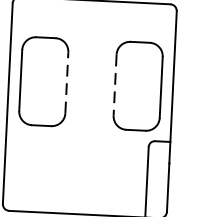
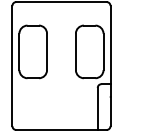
line: (67, 82) -> (47, 51), dashed -> solid
line: (114, 86) -> (75, 52), dashed -> solid

